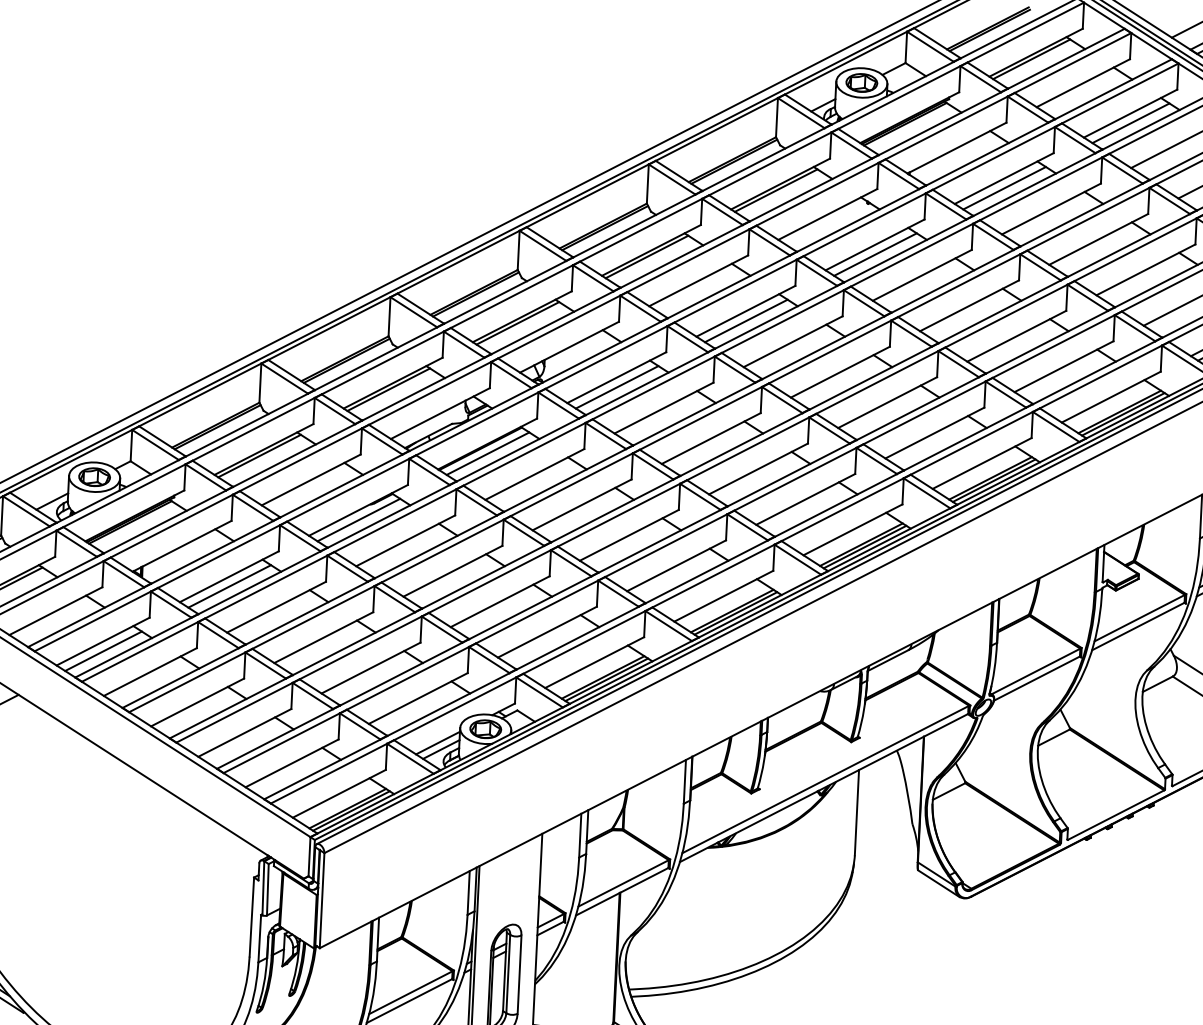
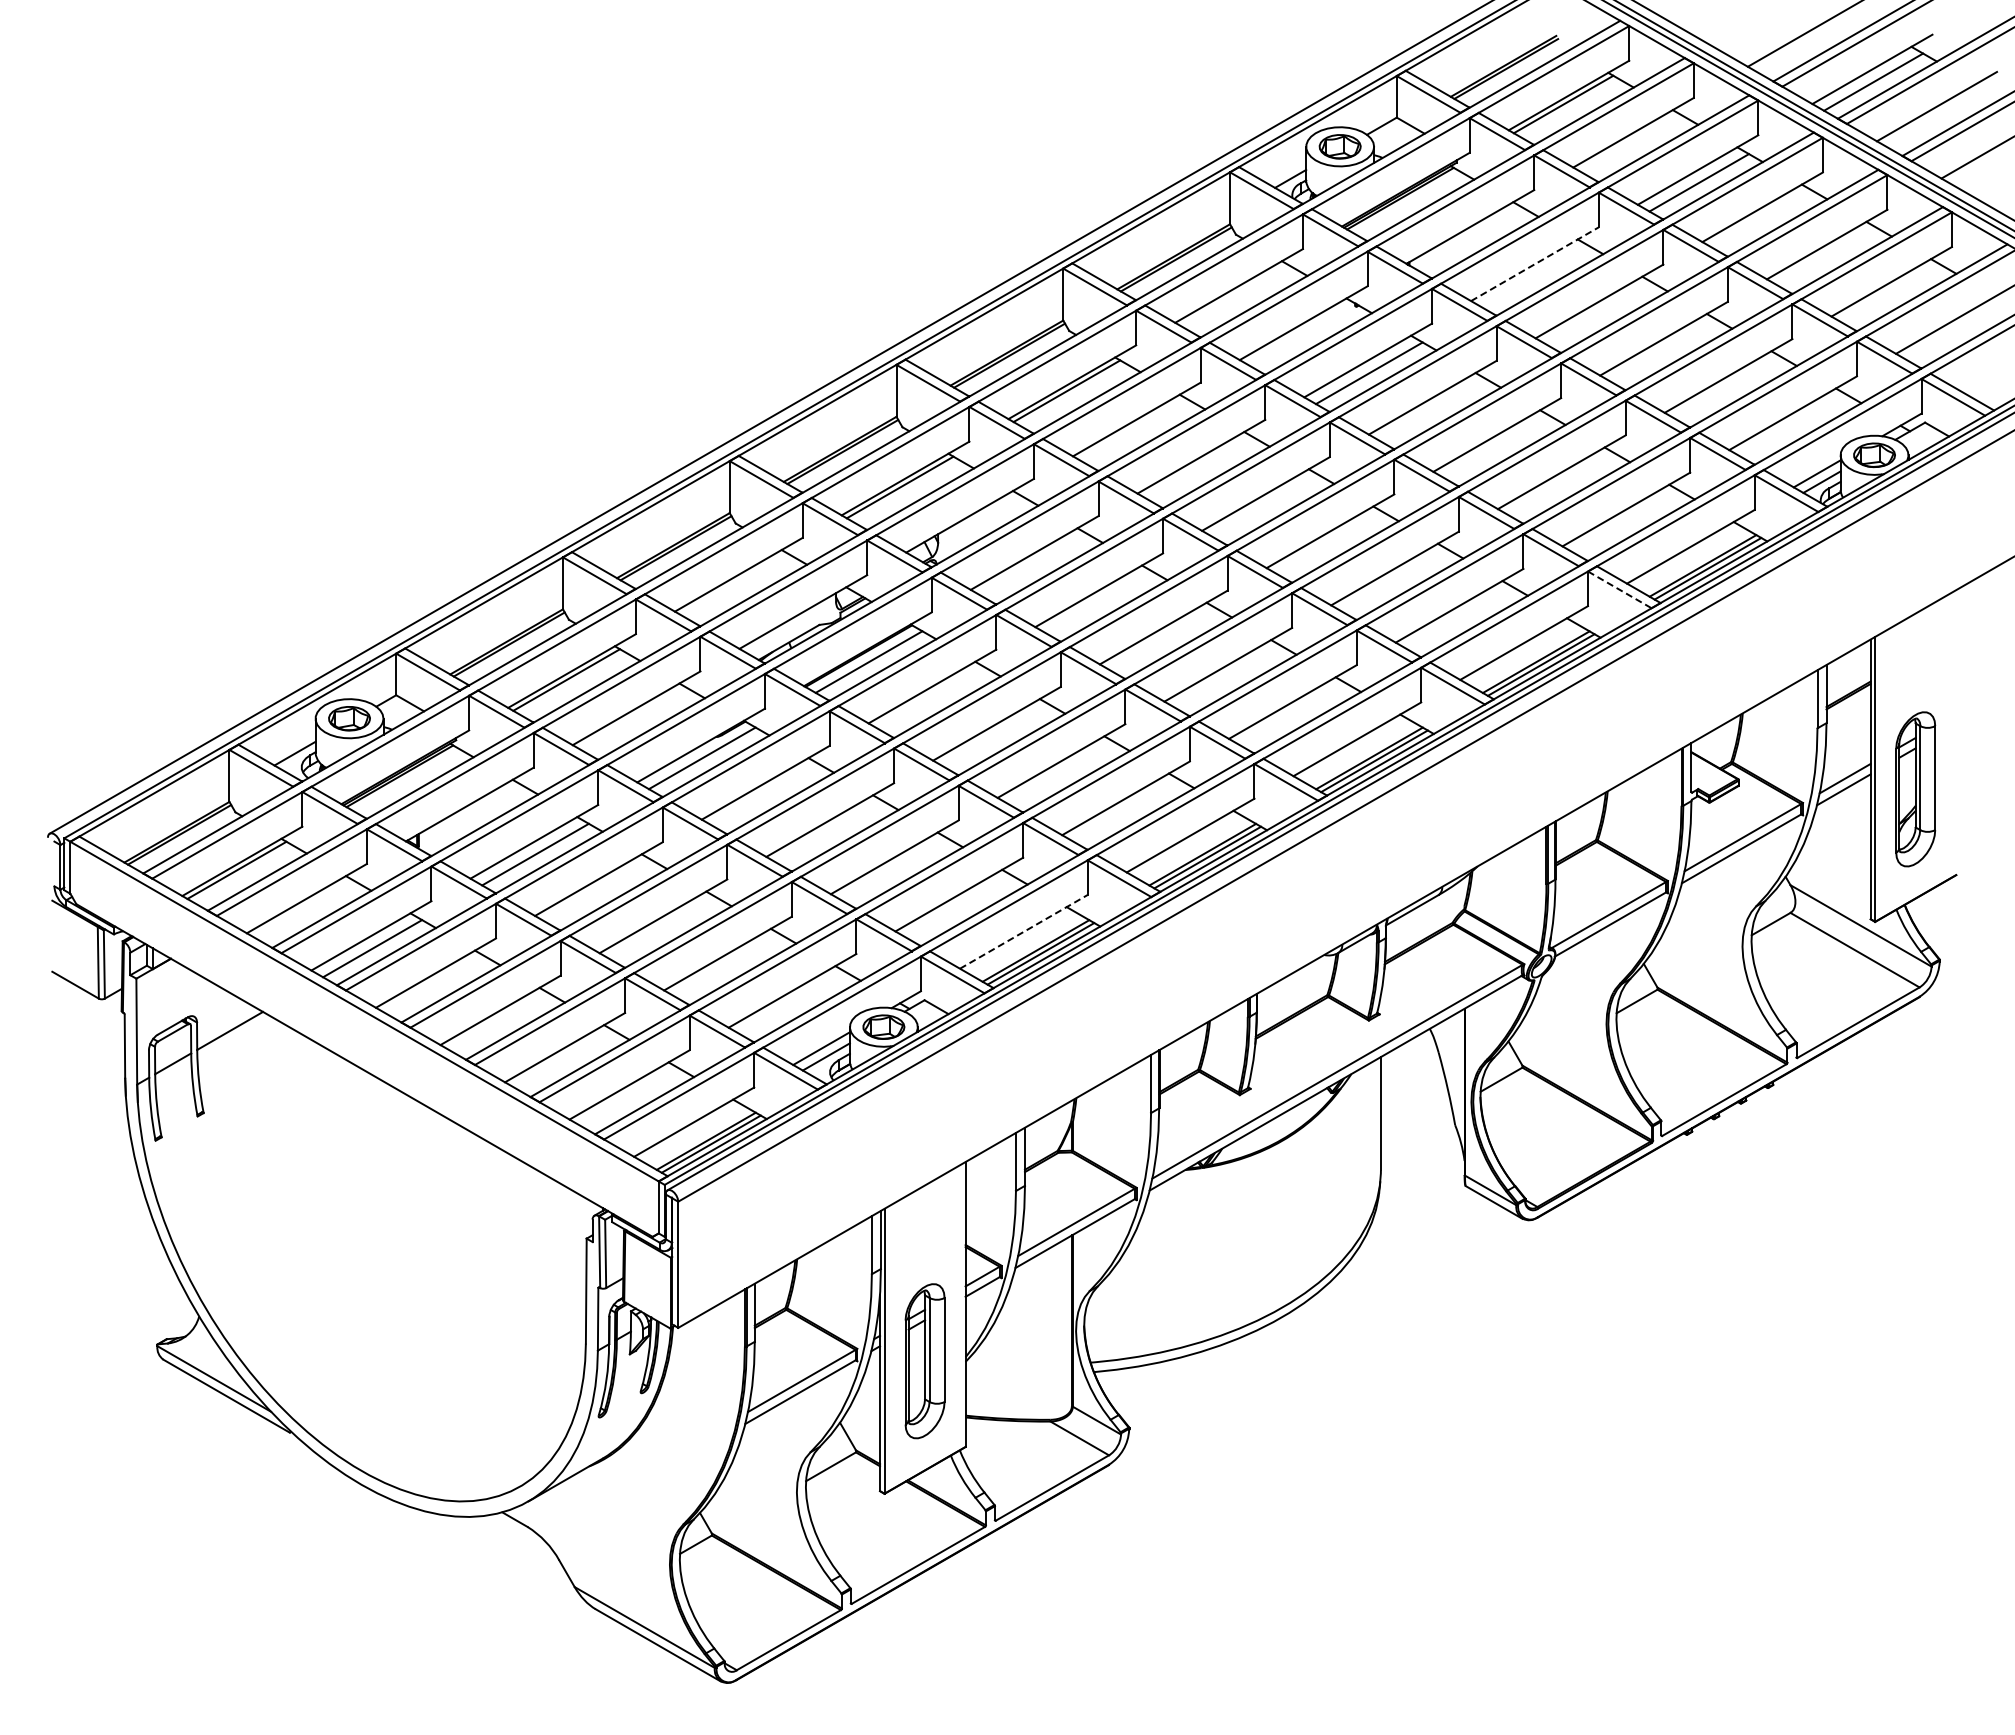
line: (1003, 178) -> (1534, 264), solid -> dashed
line: (1004, 187) -> (1535, 276), removed
line: (776, 190) -> (1233, 294), removed
line: (746, 320) -> (1202, 469), removed
line: (616, 387) -> (1035, 565), removed
line: (388, 389) -> (733, 583), removed
line: (1055, 426) -> (1619, 589), solid -> dashed
line: (594, 662) -> (1023, 931), solid -> dashed

